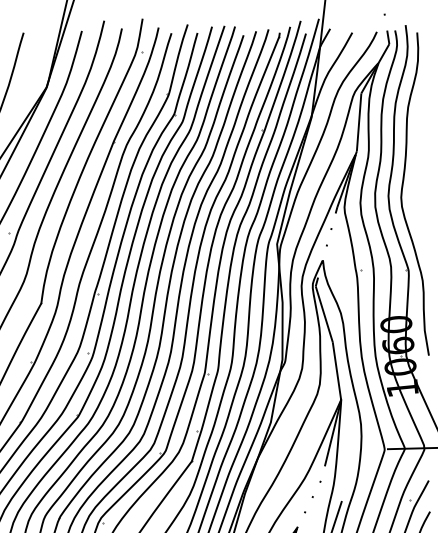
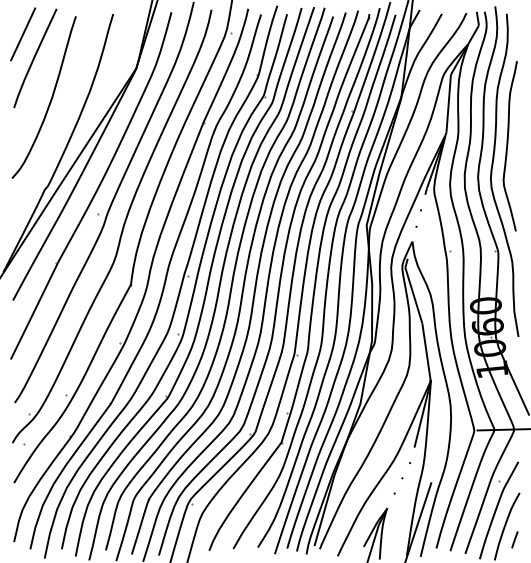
curve: (418, 164) -> (508, 145), added

